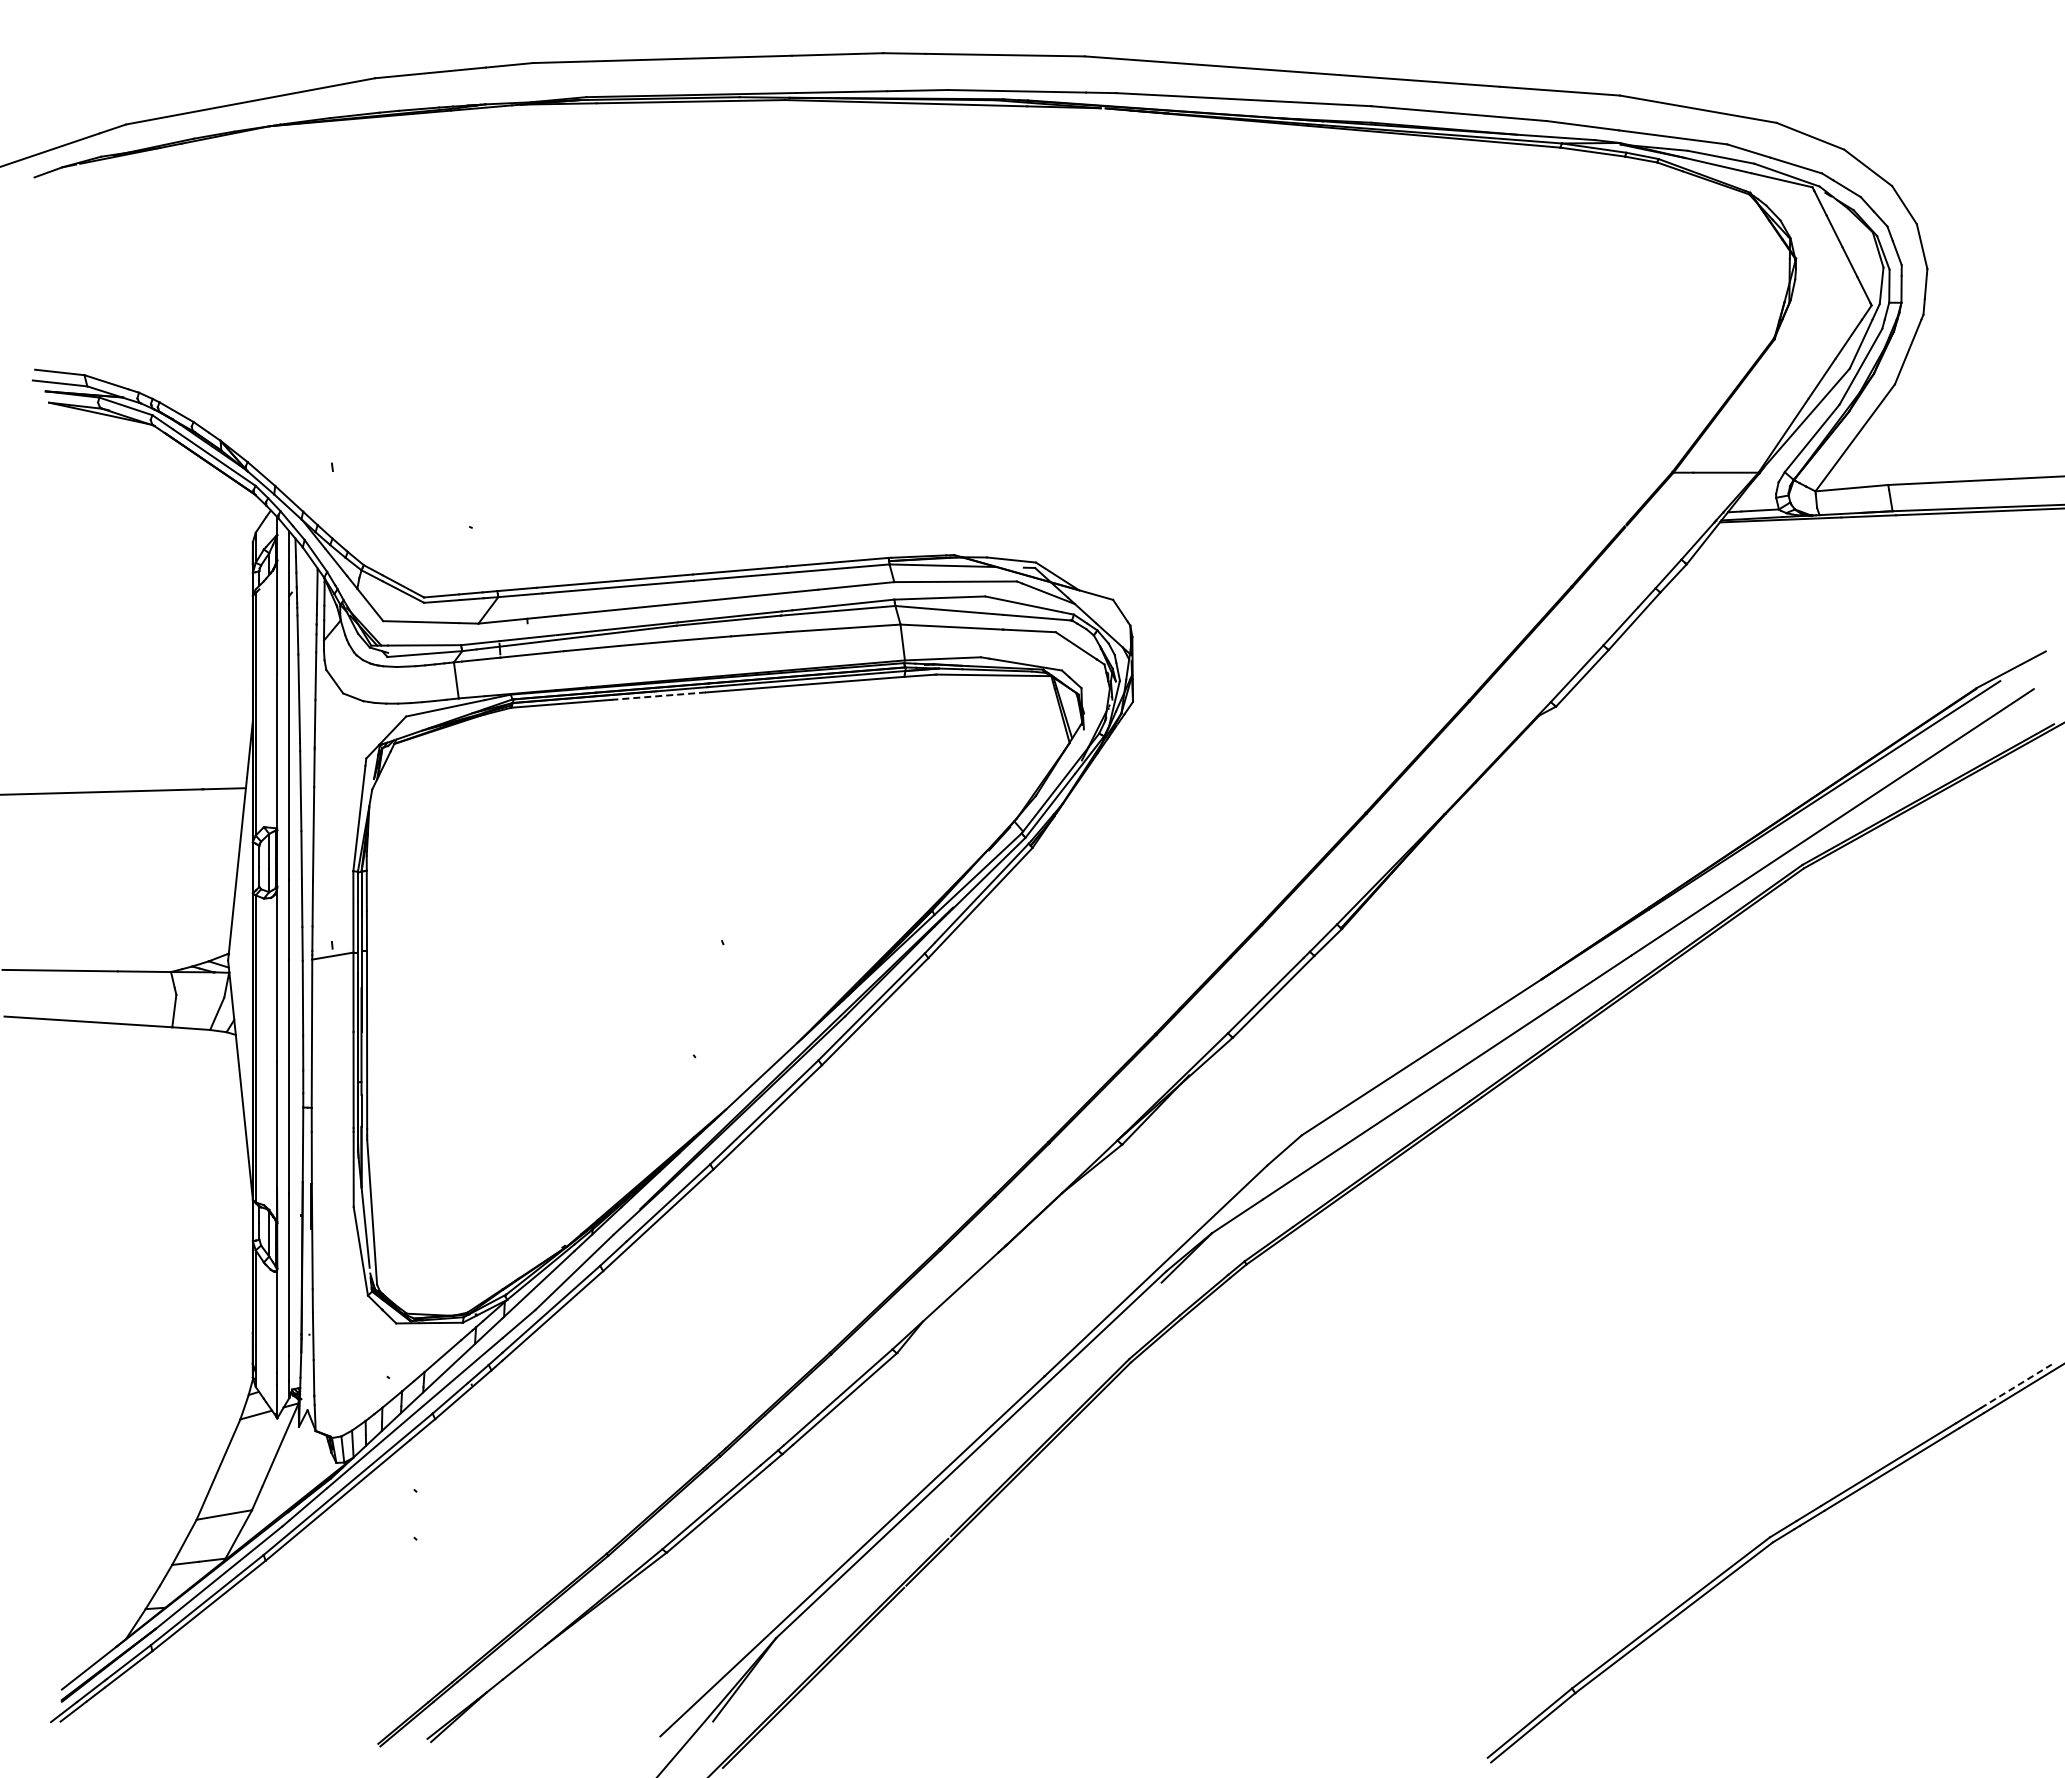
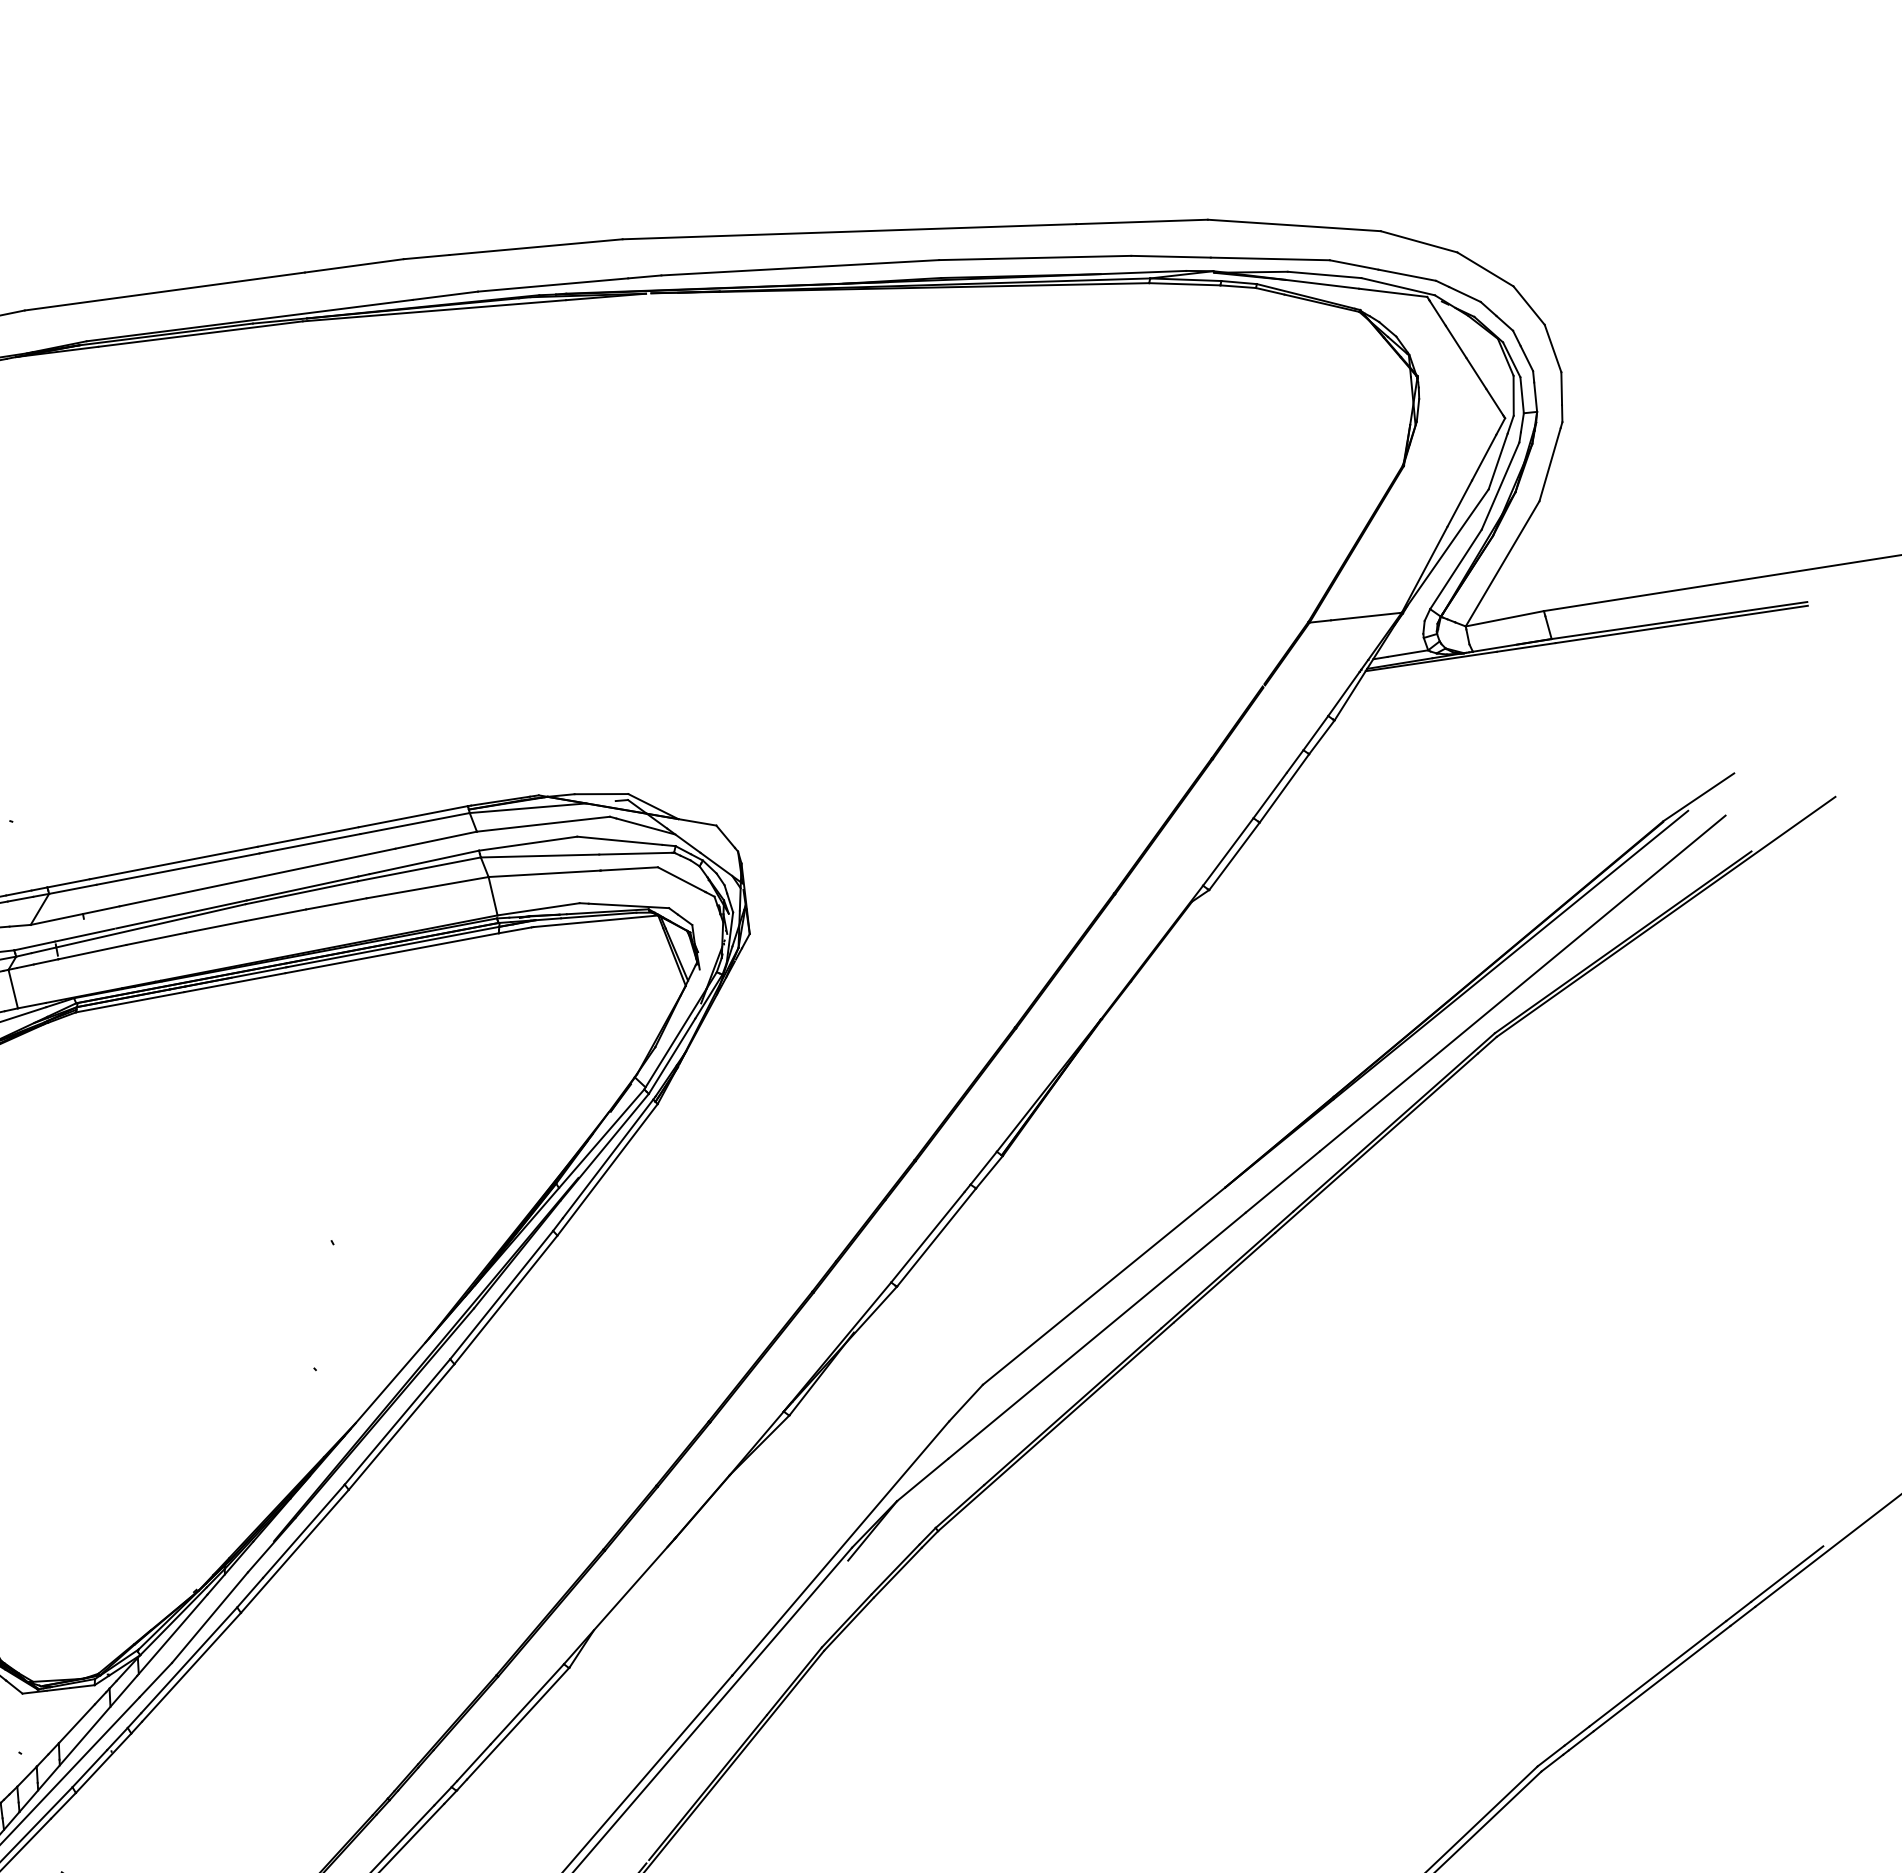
line: (658, 696) -> (234, 983), dashed -> solid
line: (2016, 1386) -> (1787, 1574), dashed -> solid

